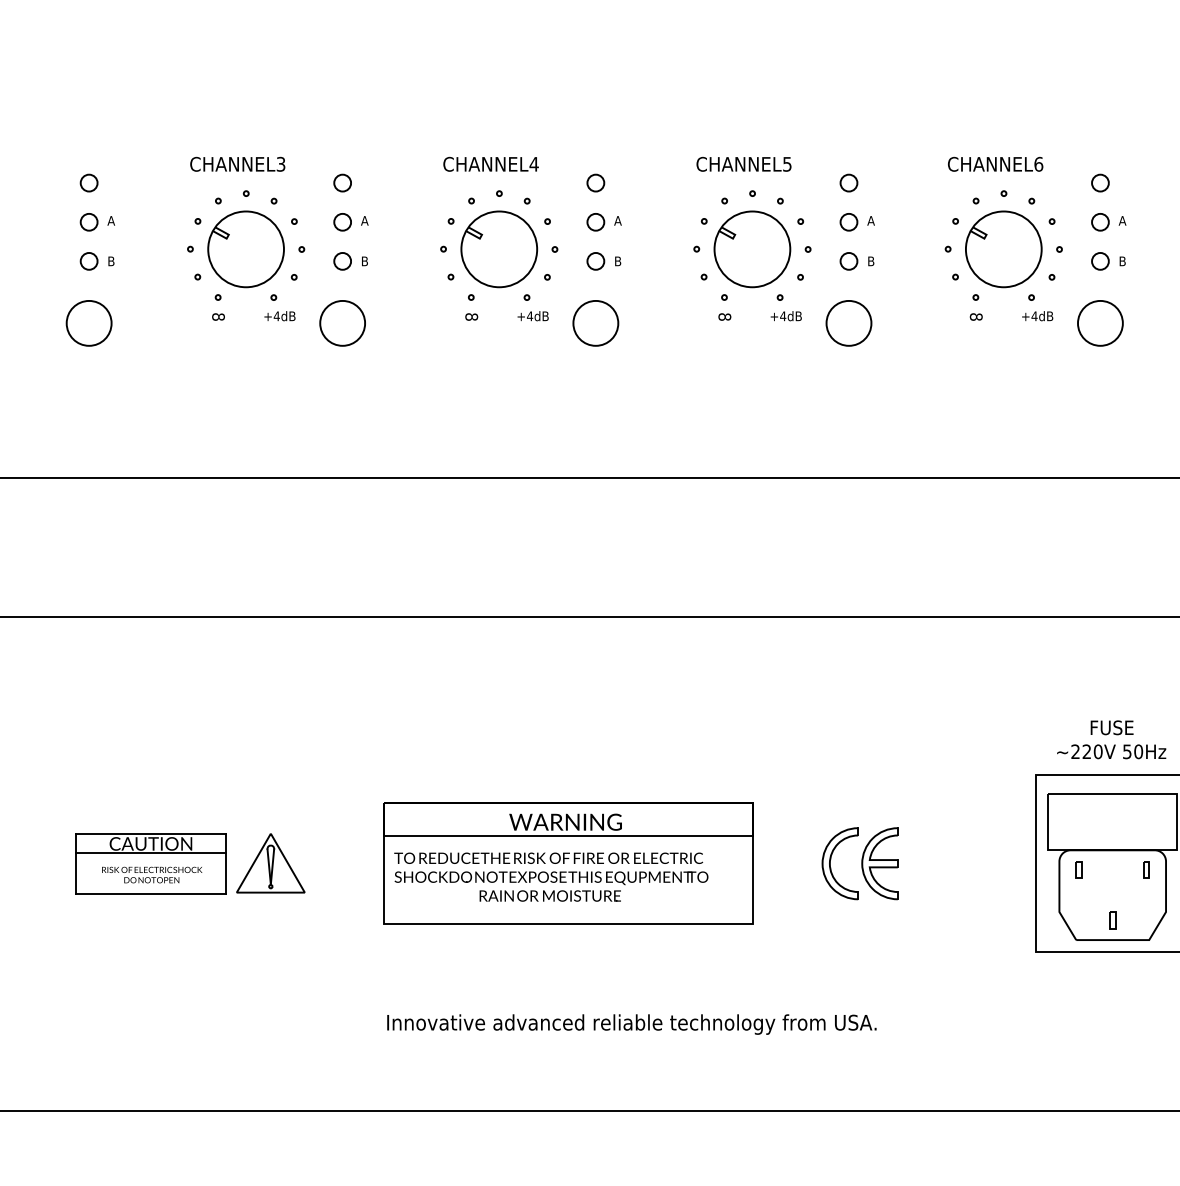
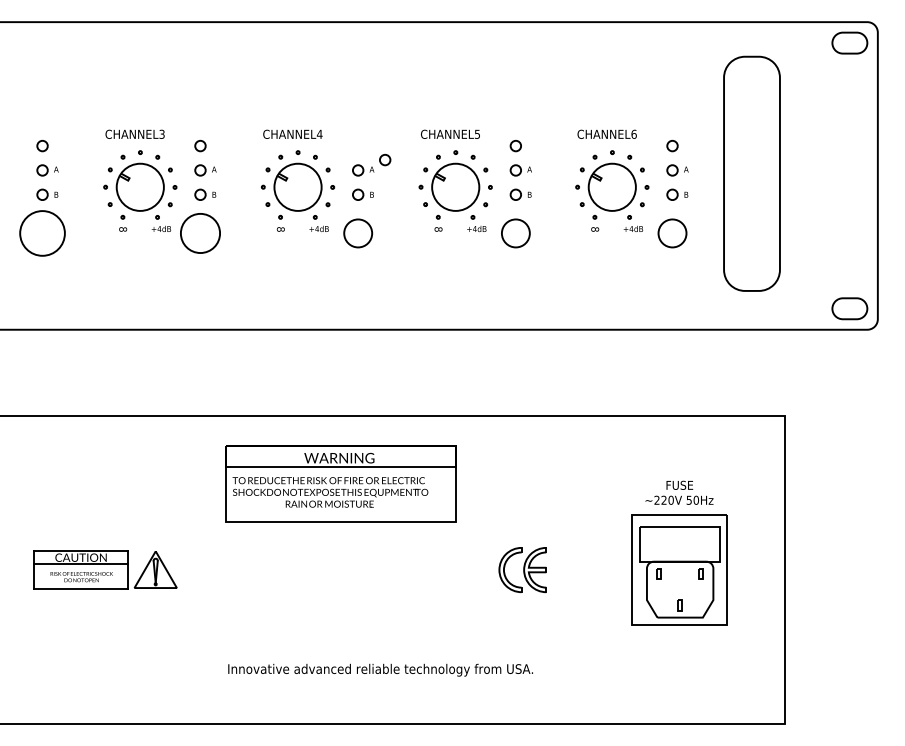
circle: (596, 182) -> (385, 159), moved
circle: (89, 323) -> (42, 233), size x1.6
circle: (342, 323) -> (200, 233), size x1.4
part: (567, 862) -> (340, 483), moved

